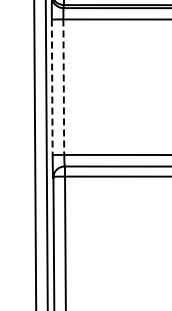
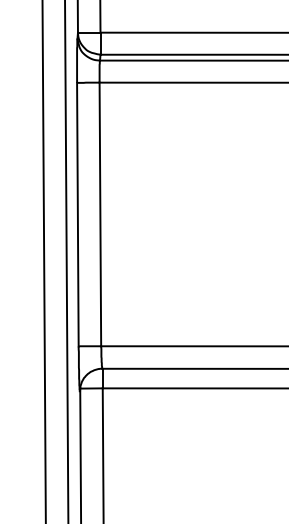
line: (52, 87) -> (78, 215), dashed -> solid
line: (63, 87) -> (99, 215), dashed -> solid

